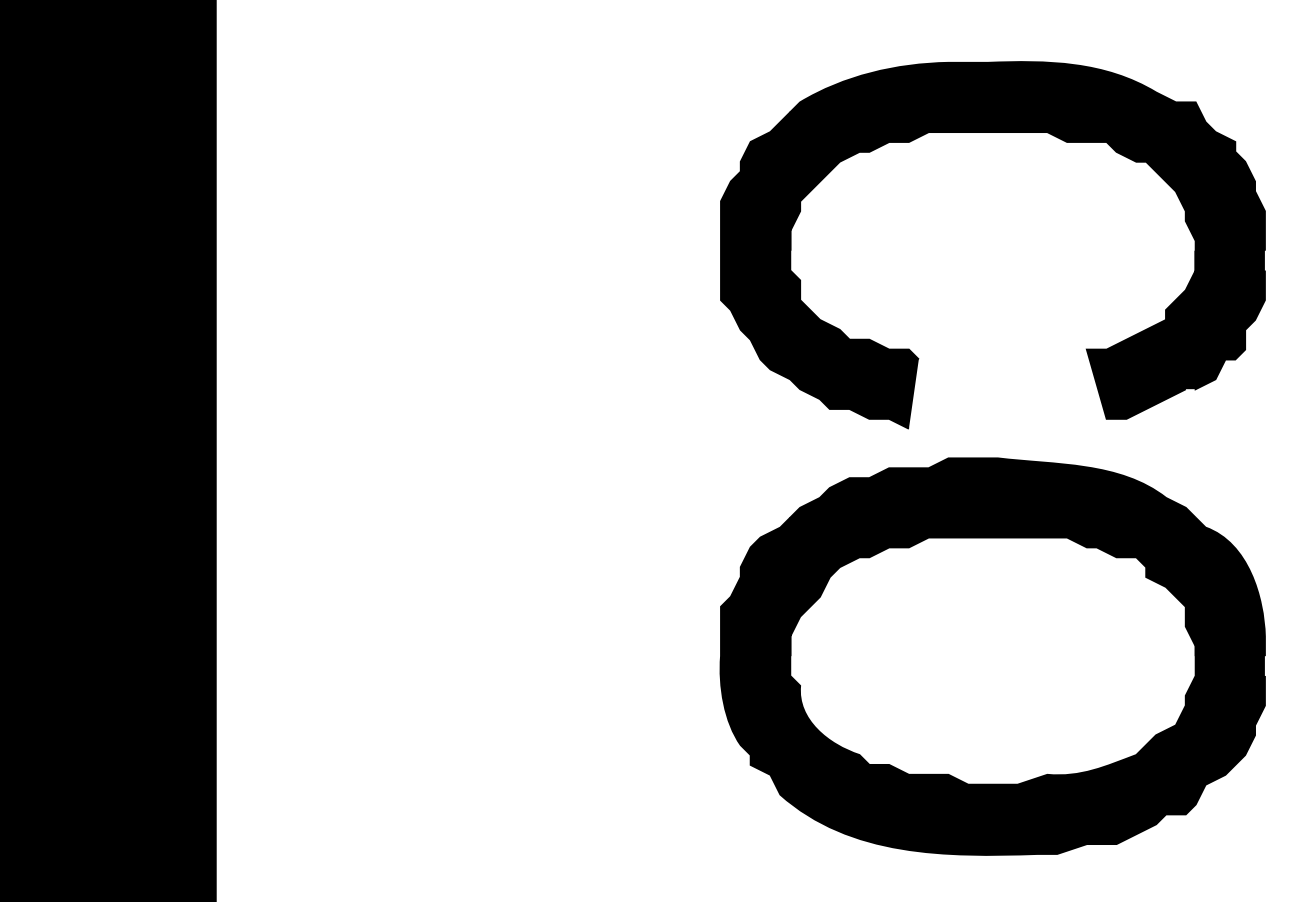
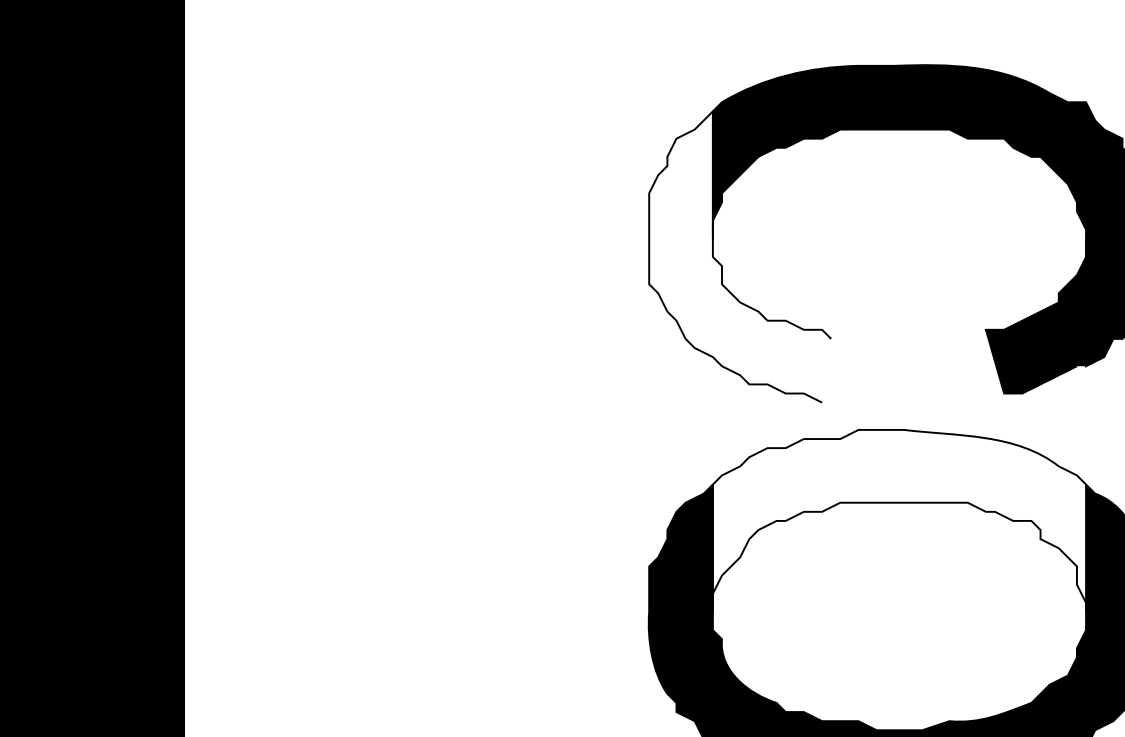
fill: (819, 270) -> (739, 256), removed
fill: (992, 557) -> (899, 521), removed

